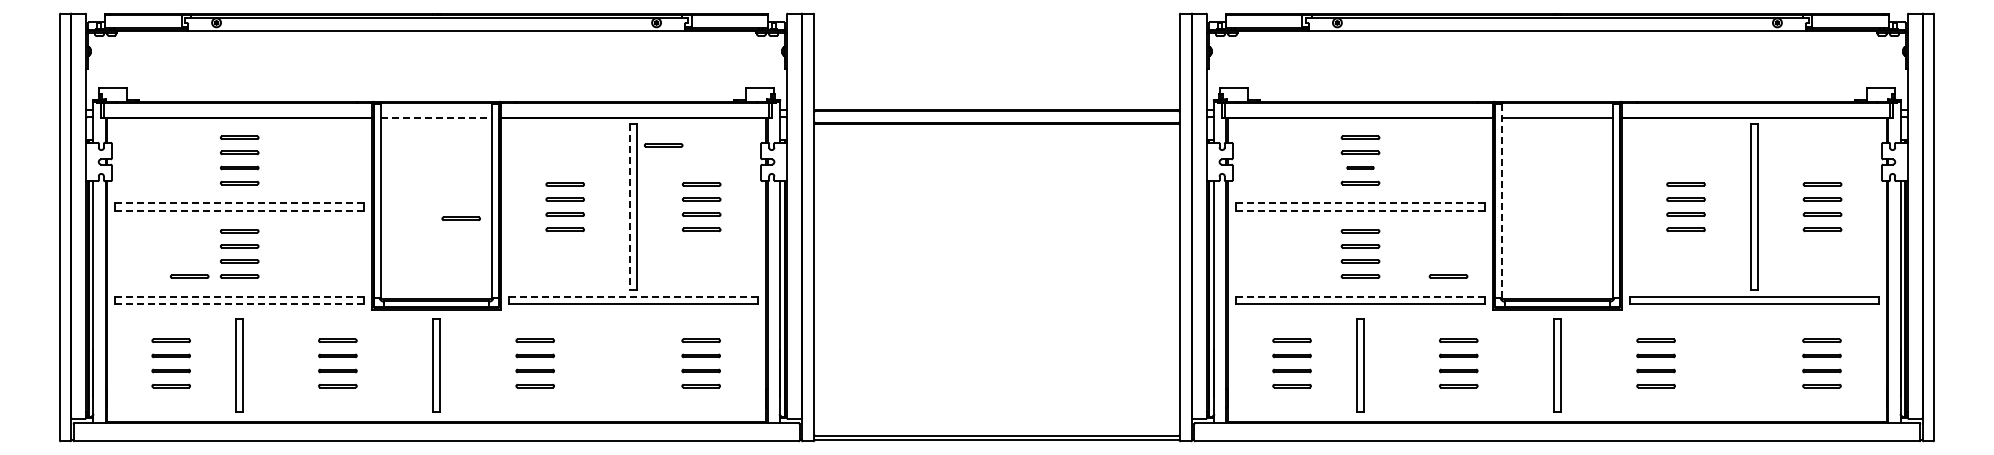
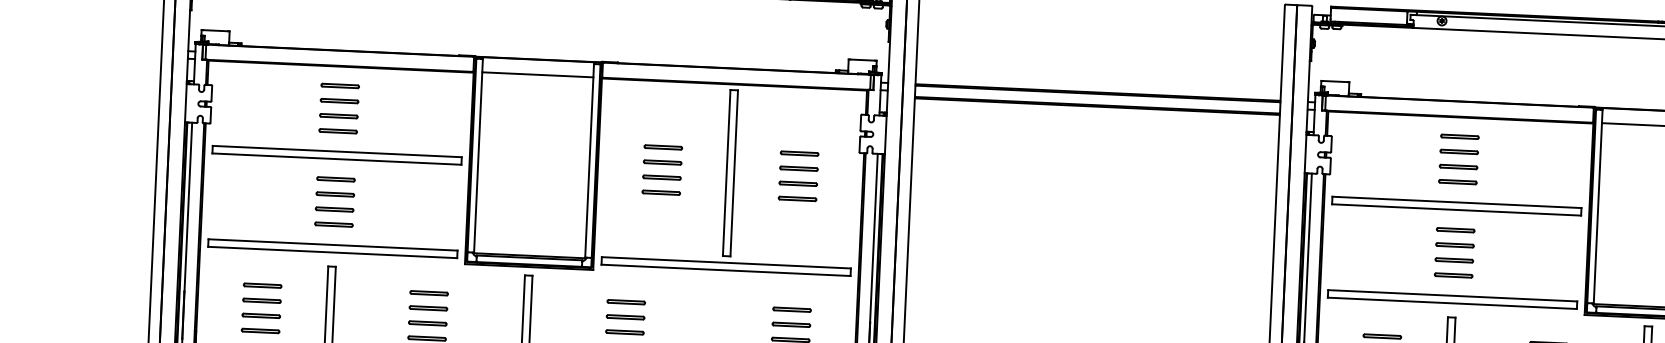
line: (436, 117) -> (537, 74), dashed -> solid
line: (663, 144) -> (763, 111), removed
part: (1360, 167) -> (1458, 166), size x1.43
line: (1501, 201) -> (1597, 206), dashed -> solid
line: (239, 203) -> (337, 151), dashed -> solid
line: (1360, 203) -> (1456, 202), dashed -> solid
line: (629, 207) -> (726, 173), dashed -> solid
line: (239, 210) -> (336, 158), dashed -> solid
line: (1360, 210) -> (1456, 209), dashed -> solid
line: (460, 217) -> (557, 175), removed
line: (189, 275) -> (283, 221), removed
line: (1448, 275) -> (1541, 278), removed
line: (239, 296) -> (332, 244), dashed -> solid
line: (633, 296) -> (726, 262), dashed -> solid
line: (1360, 296) -> (1452, 295), dashed -> solid
line: (239, 304) -> (332, 252), dashed -> solid

